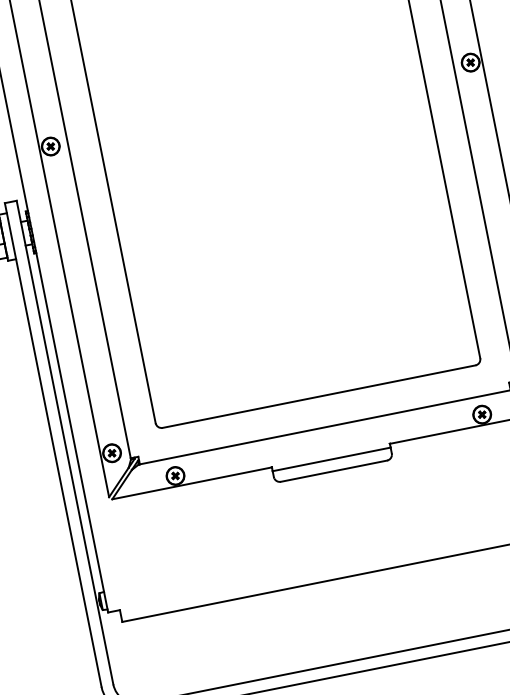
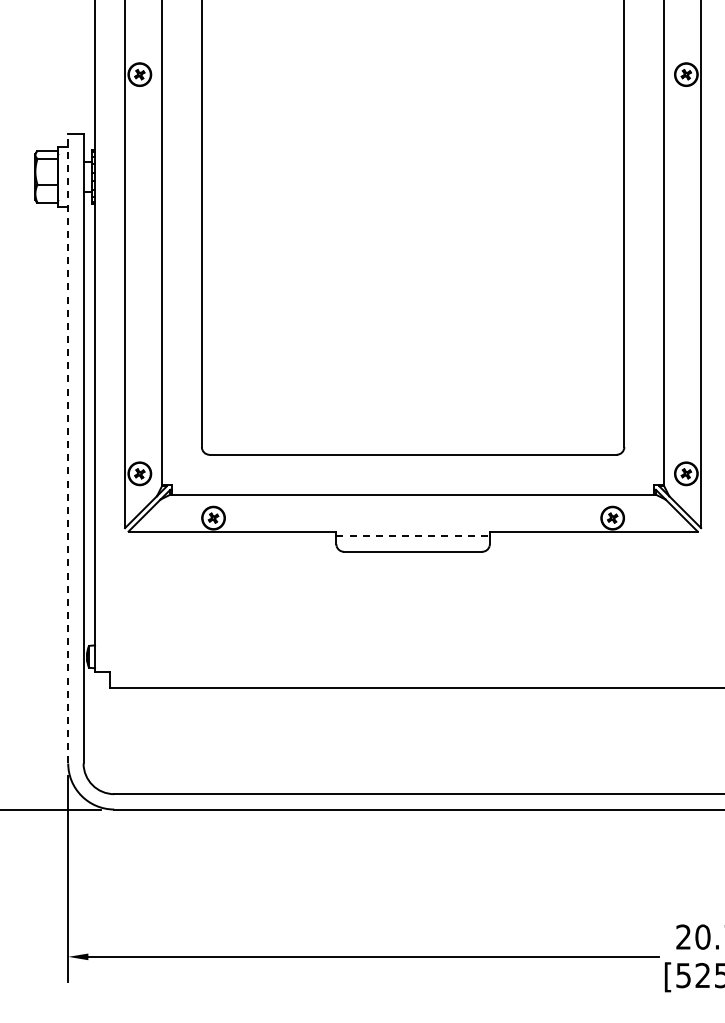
line: (53, 444) -> (68, 448), solid -> dashed
line: (331, 459) -> (413, 536), solid -> dashed

